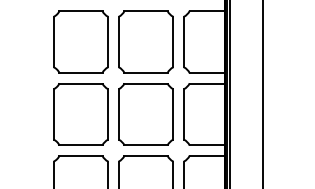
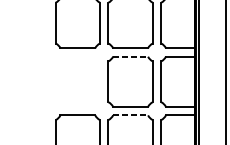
line: (146, 83) -> (130, 56), solid -> dashed
part: (80, 114) -> (77, 81), removed
line: (146, 155) -> (130, 115), solid -> dashed

